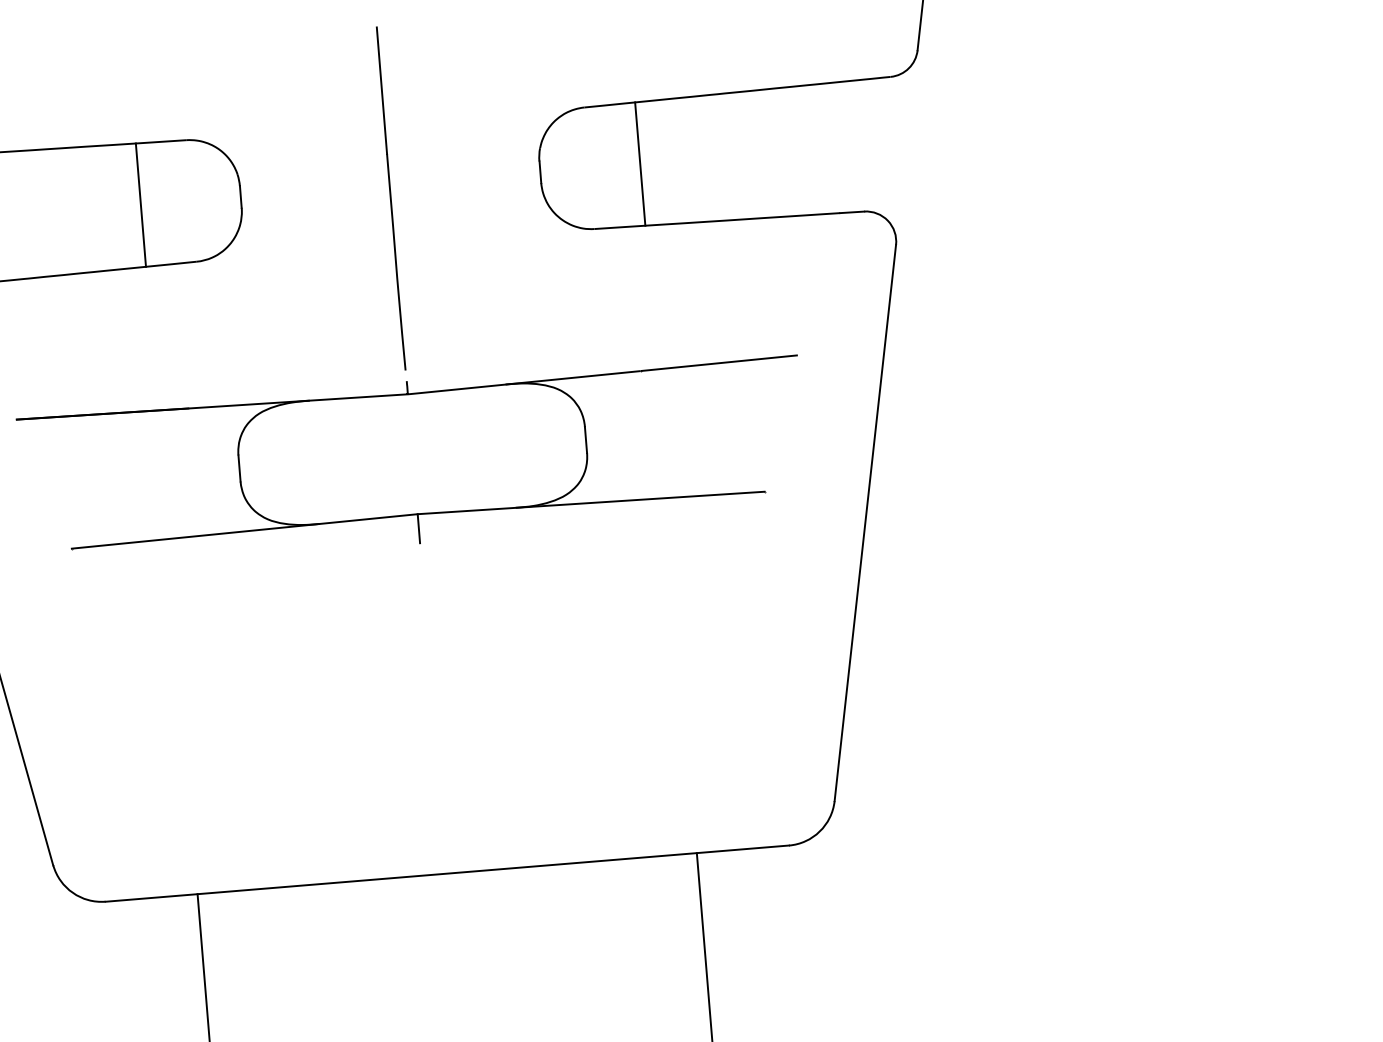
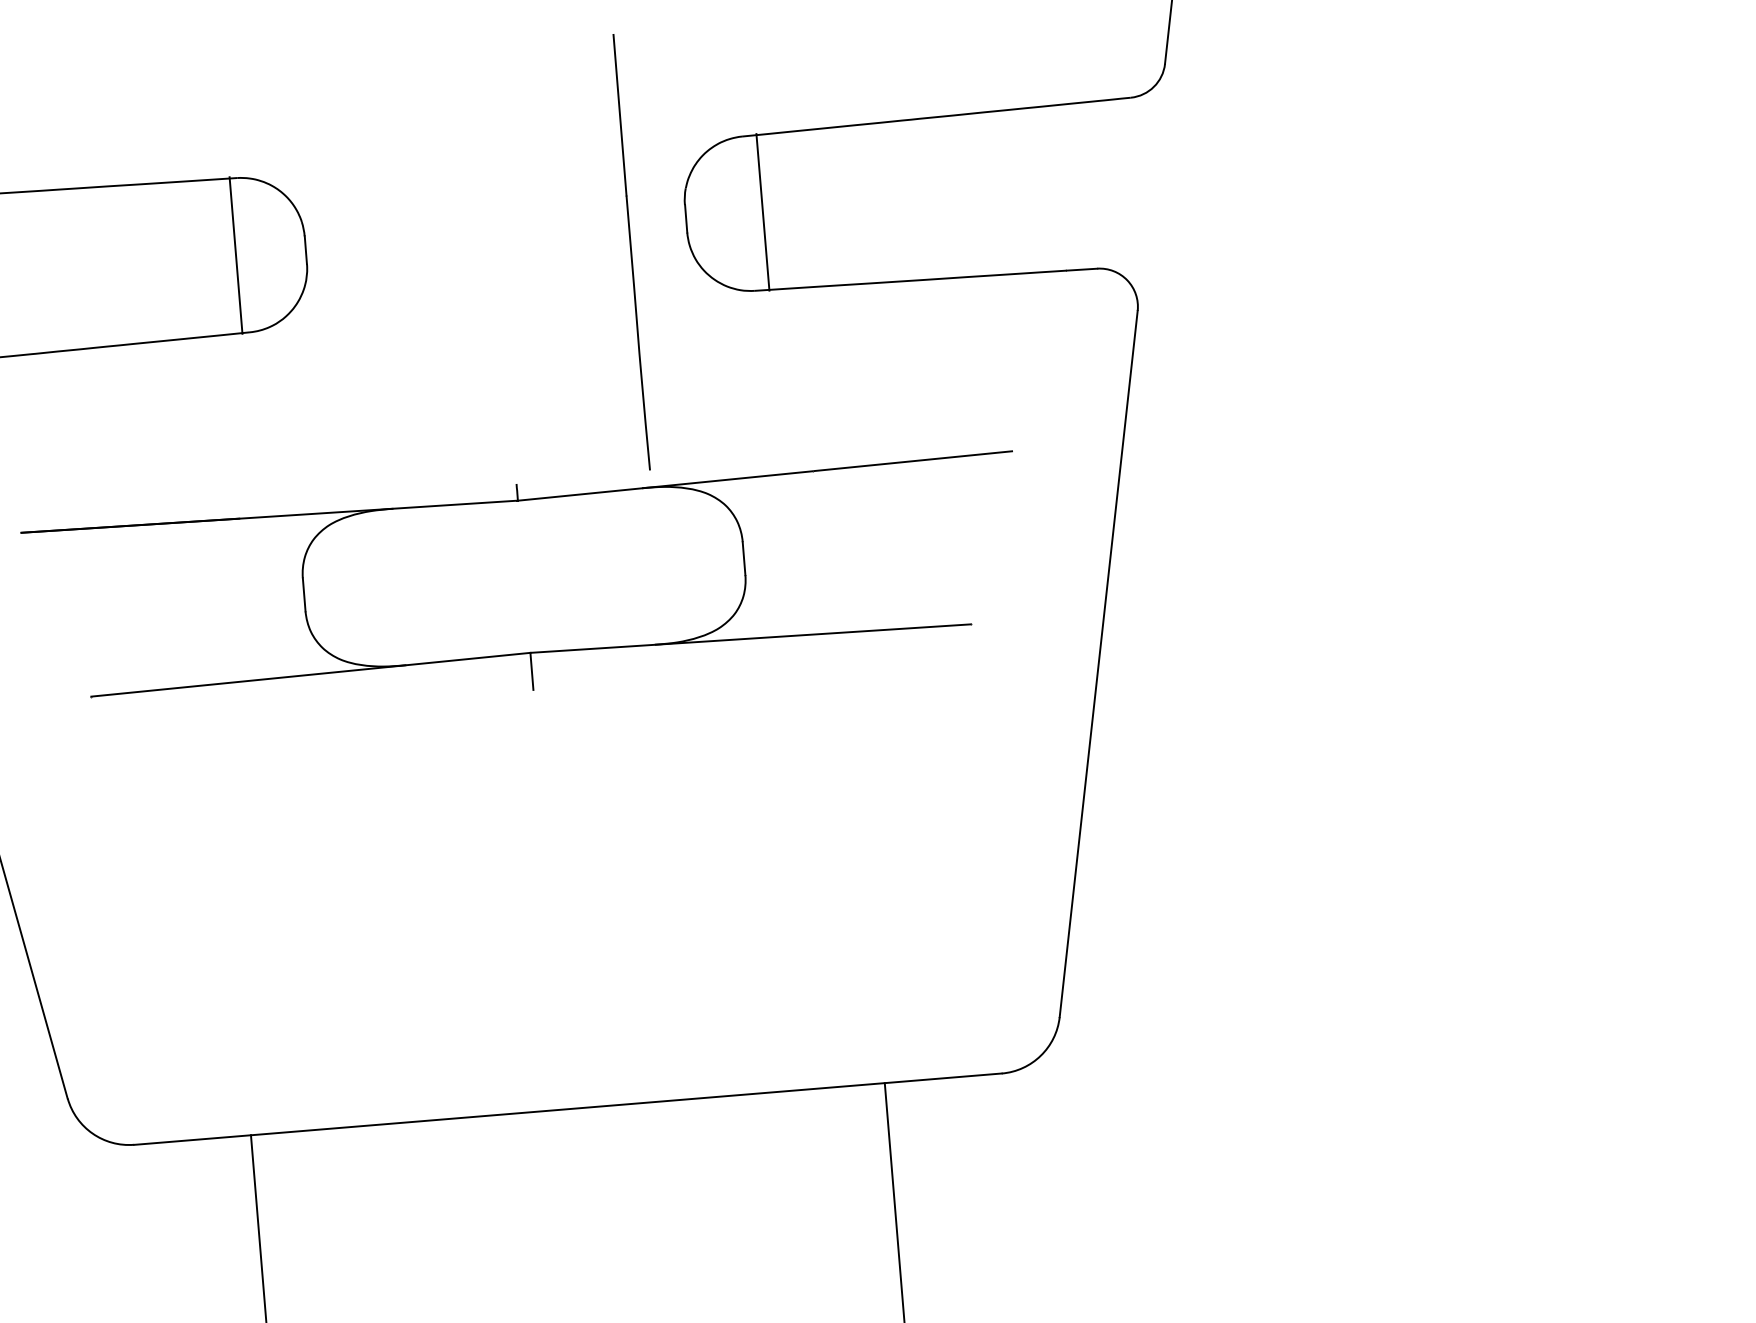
line: (639, 164) -> (762, 212), moved
line: (390, 198) -> (631, 252), moved
line: (140, 205) -> (235, 255), moved

